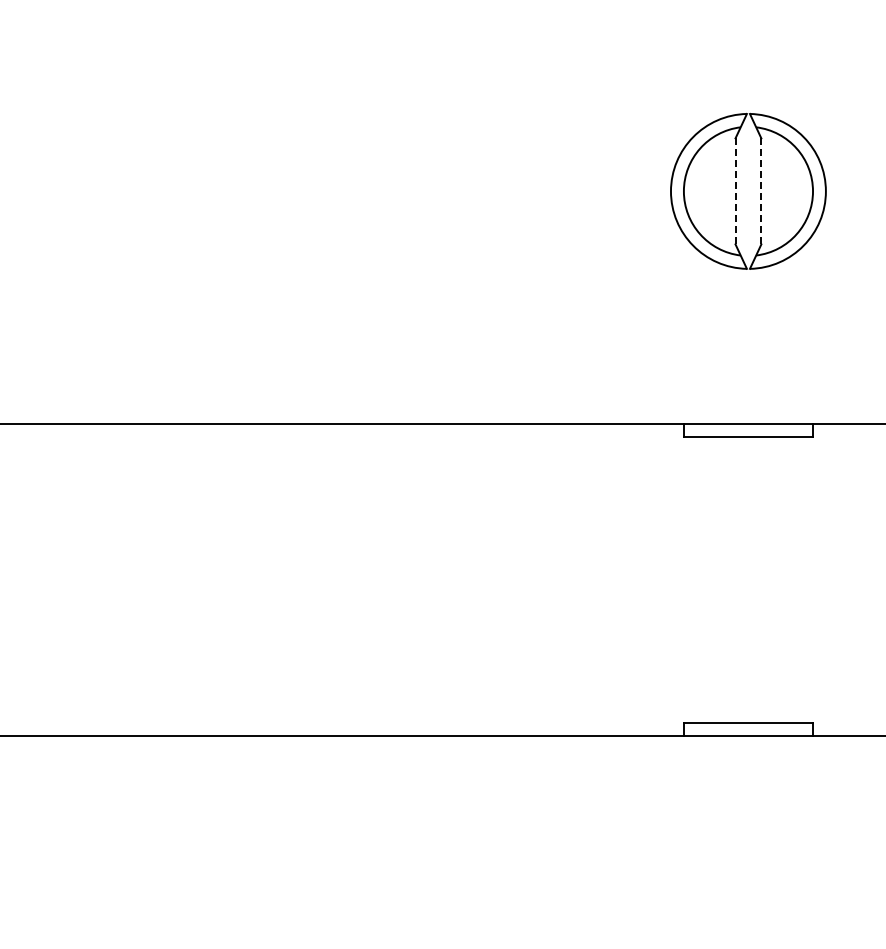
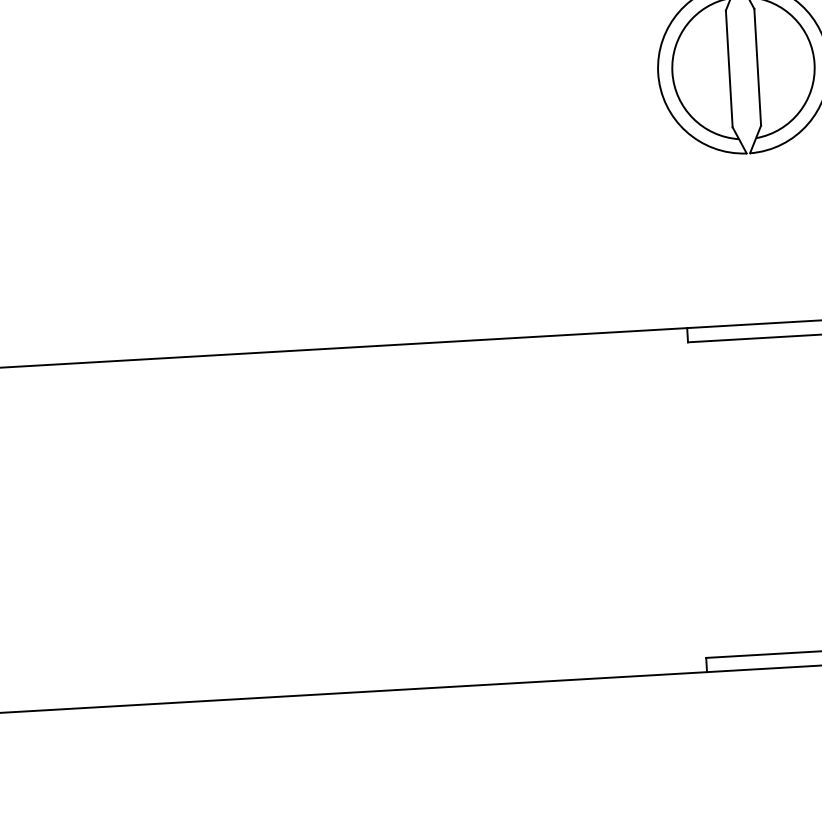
line: (761, 190) -> (757, 66), dashed -> solid
line: (735, 191) -> (729, 69), dashed -> solid

